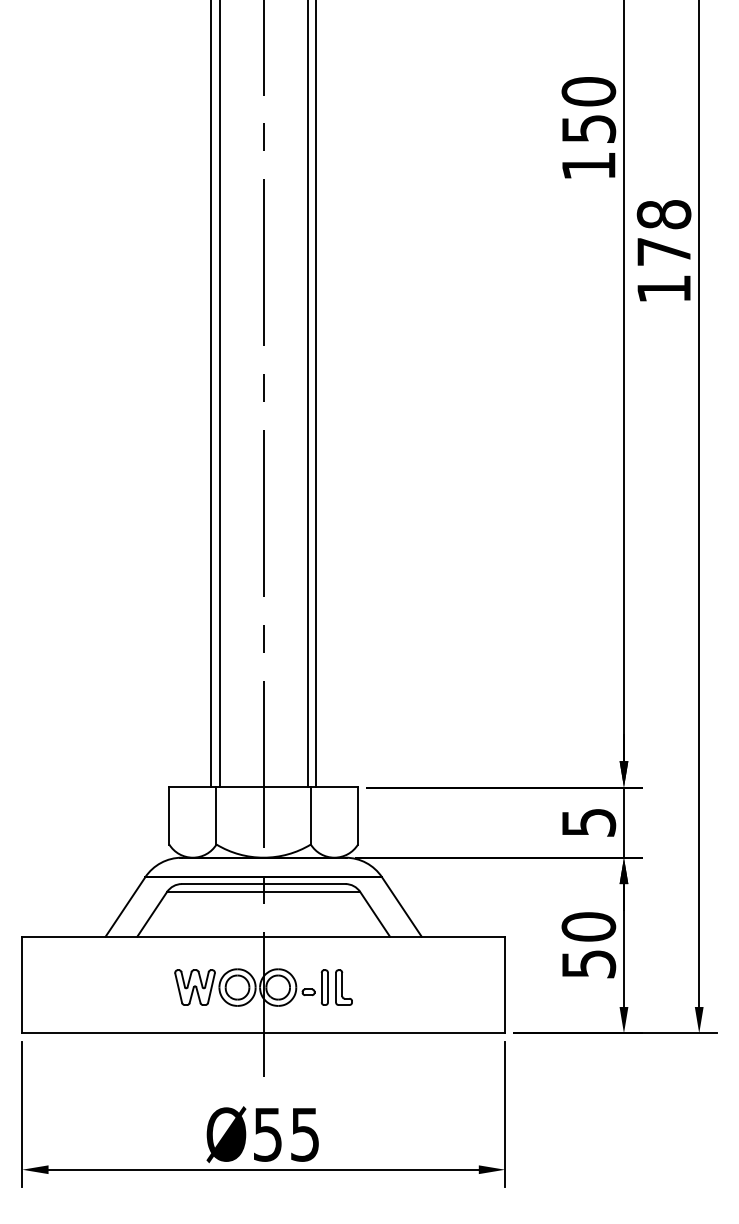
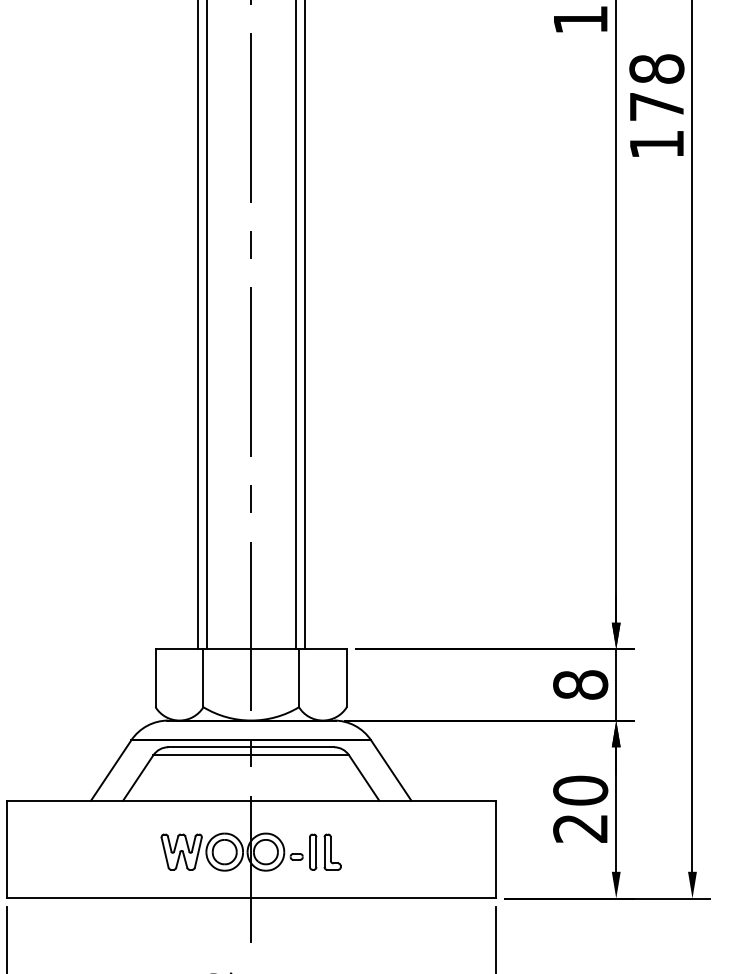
text: (588, 822) -> (580, 684), 5 -> 8
text: (588, 964) -> (580, 828), 50 -> 20

